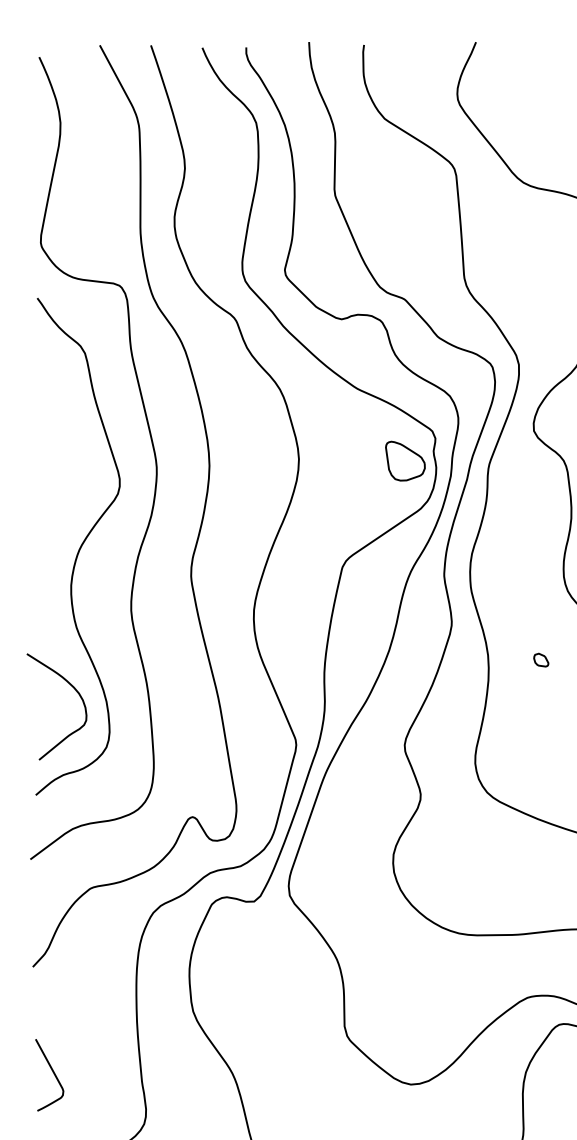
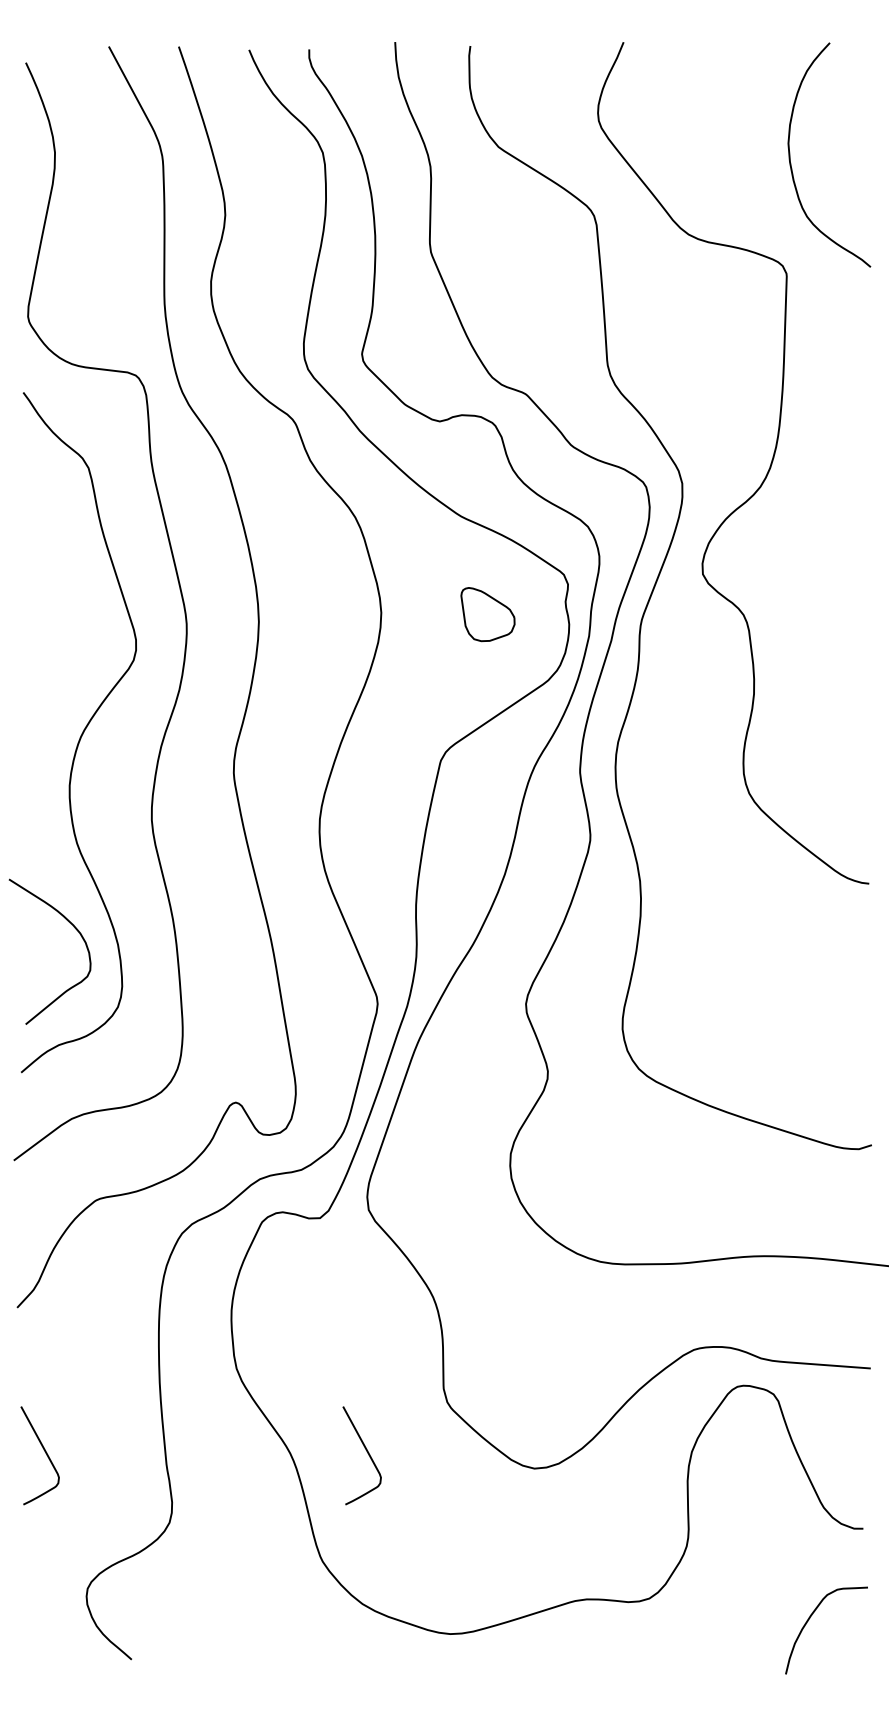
part: (405, 461) -> (487, 614), moved
part: (540, 659) -> (712, 887), removed
curve: (288, 1073) -> (367, 1453), added

